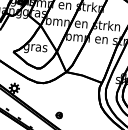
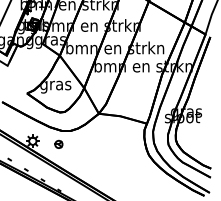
part: (59, 114) -> (58, 143), moved

